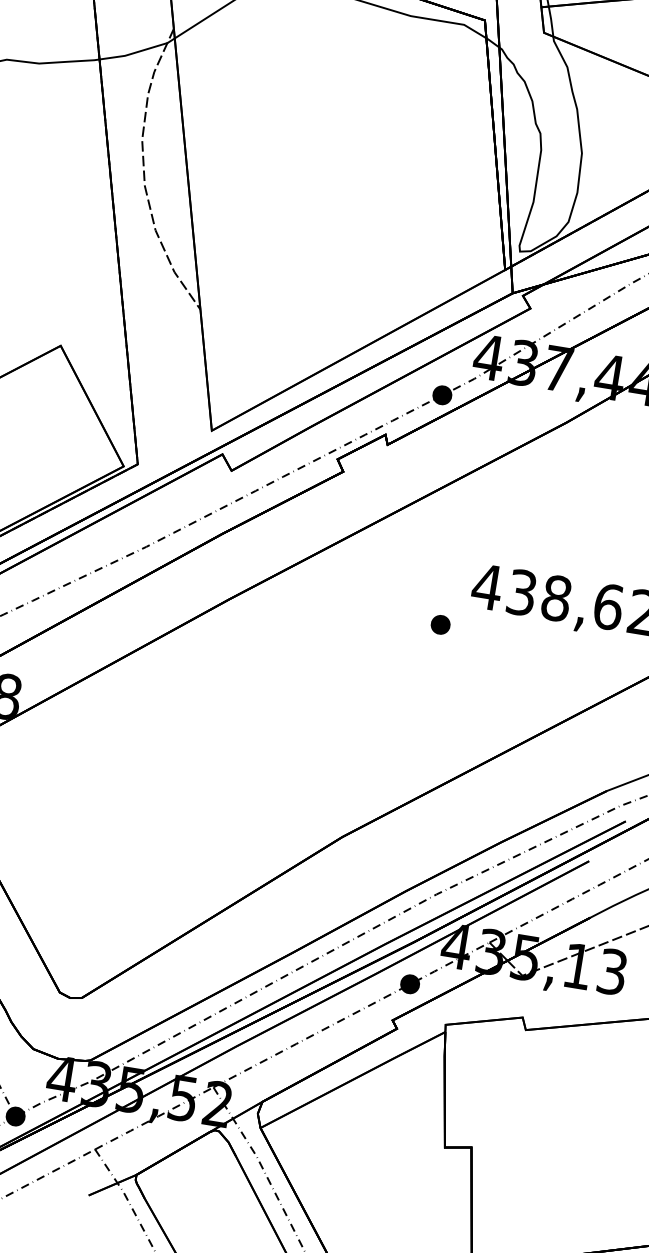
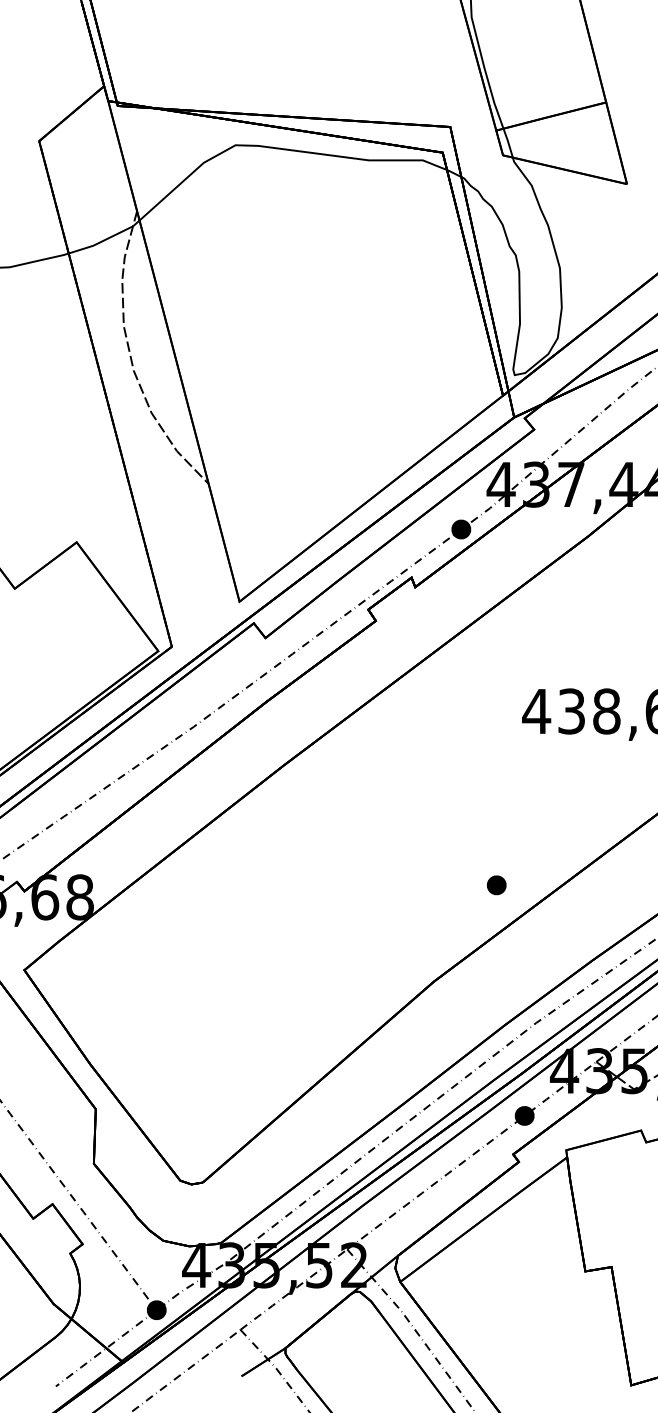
part: (440, 625) -> (496, 885), moved

